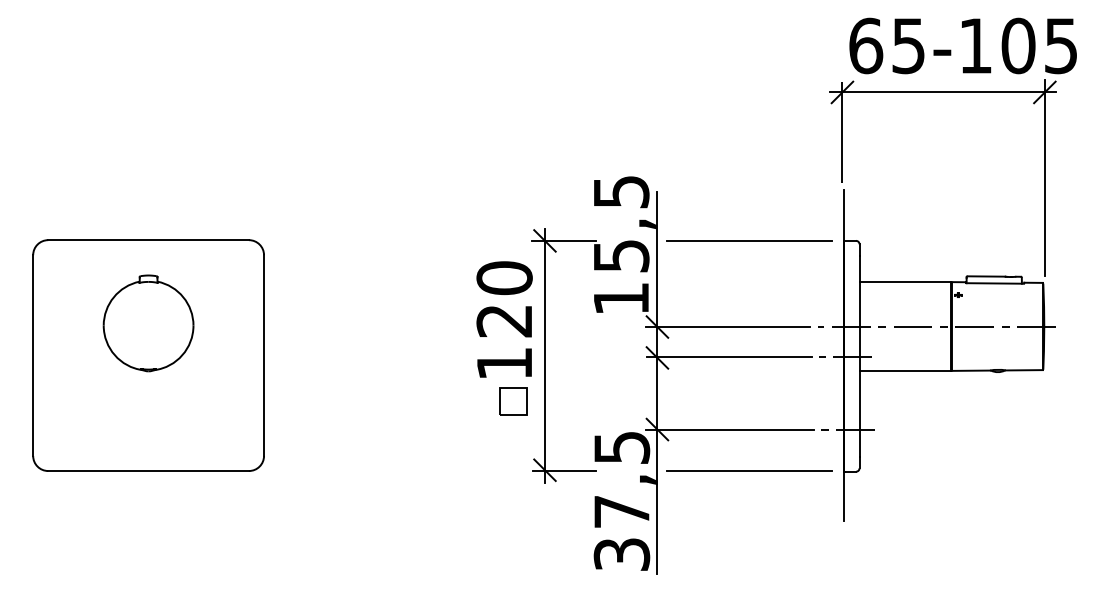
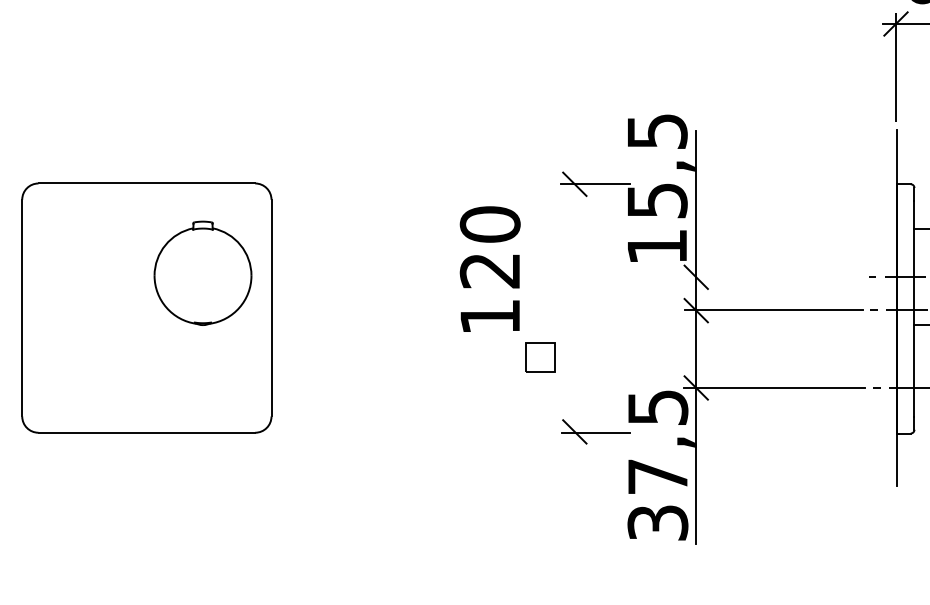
line: (748, 240) -> (794, 183), removed
text: (504, 319) -> (490, 269), moved
part: (148, 323) -> (202, 273), moved
line: (727, 327) -> (771, 277), removed
line: (544, 355) -> (574, 308), removed
line: (749, 471) -> (795, 433), removed

